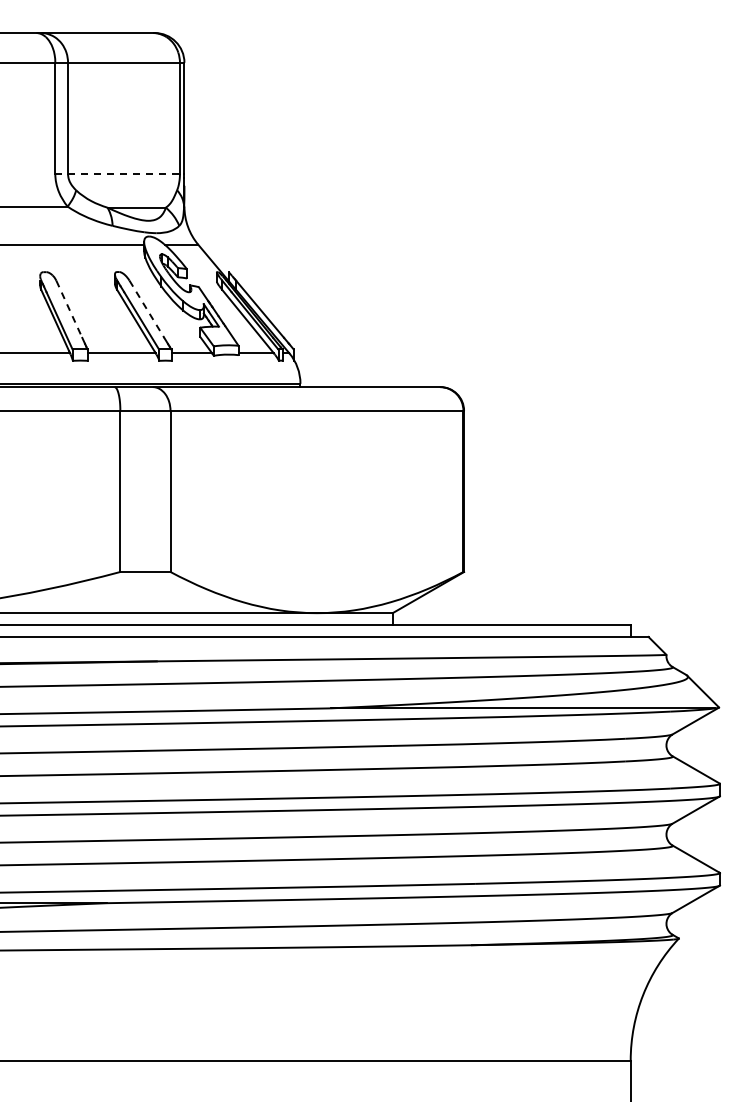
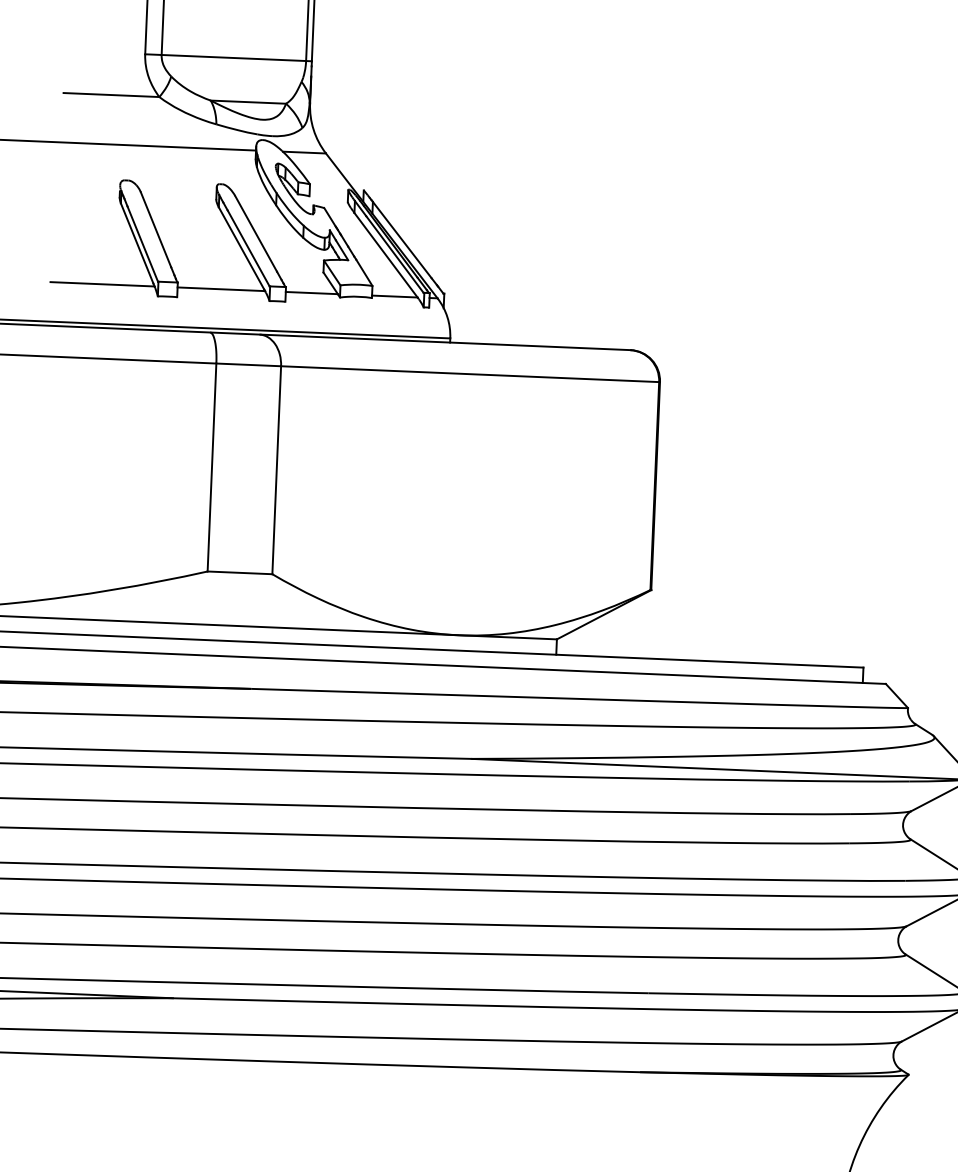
line: (119, 173) -> (228, 57), dashed -> solid
line: (69, 309) -> (156, 229), dashed -> solid
line: (147, 309) -> (256, 234), dashed -> solid

